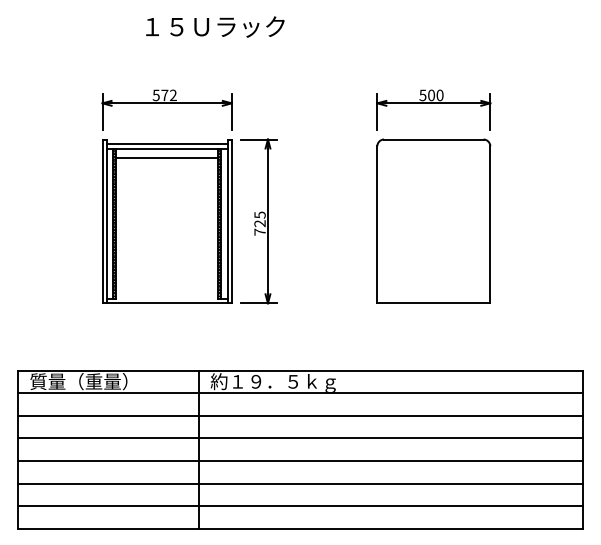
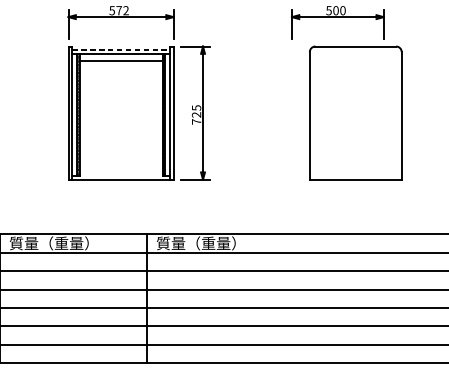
line: (167, 144) -> (121, 50), solid -> dashed
part: (433, 220) -> (355, 112), moved
text: (272, 382) -> (206, 244), 約１９．５ｋｇ -> 質量（重量）

